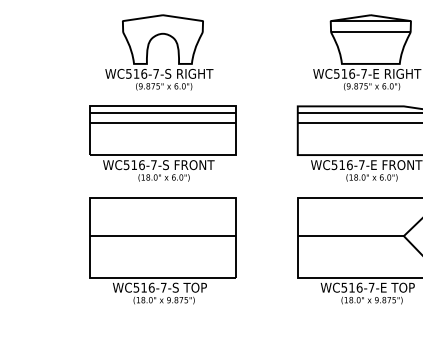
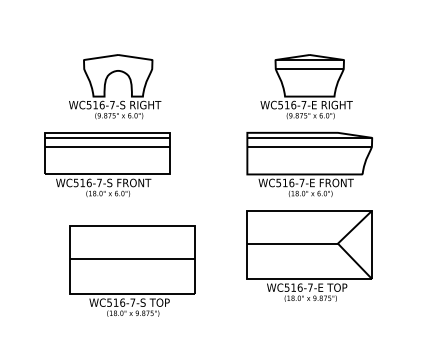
part: (149, 48) -> (106, 83), moved
part: (163, 143) -> (107, 164), moved
part: (163, 250) -> (132, 270), moved

